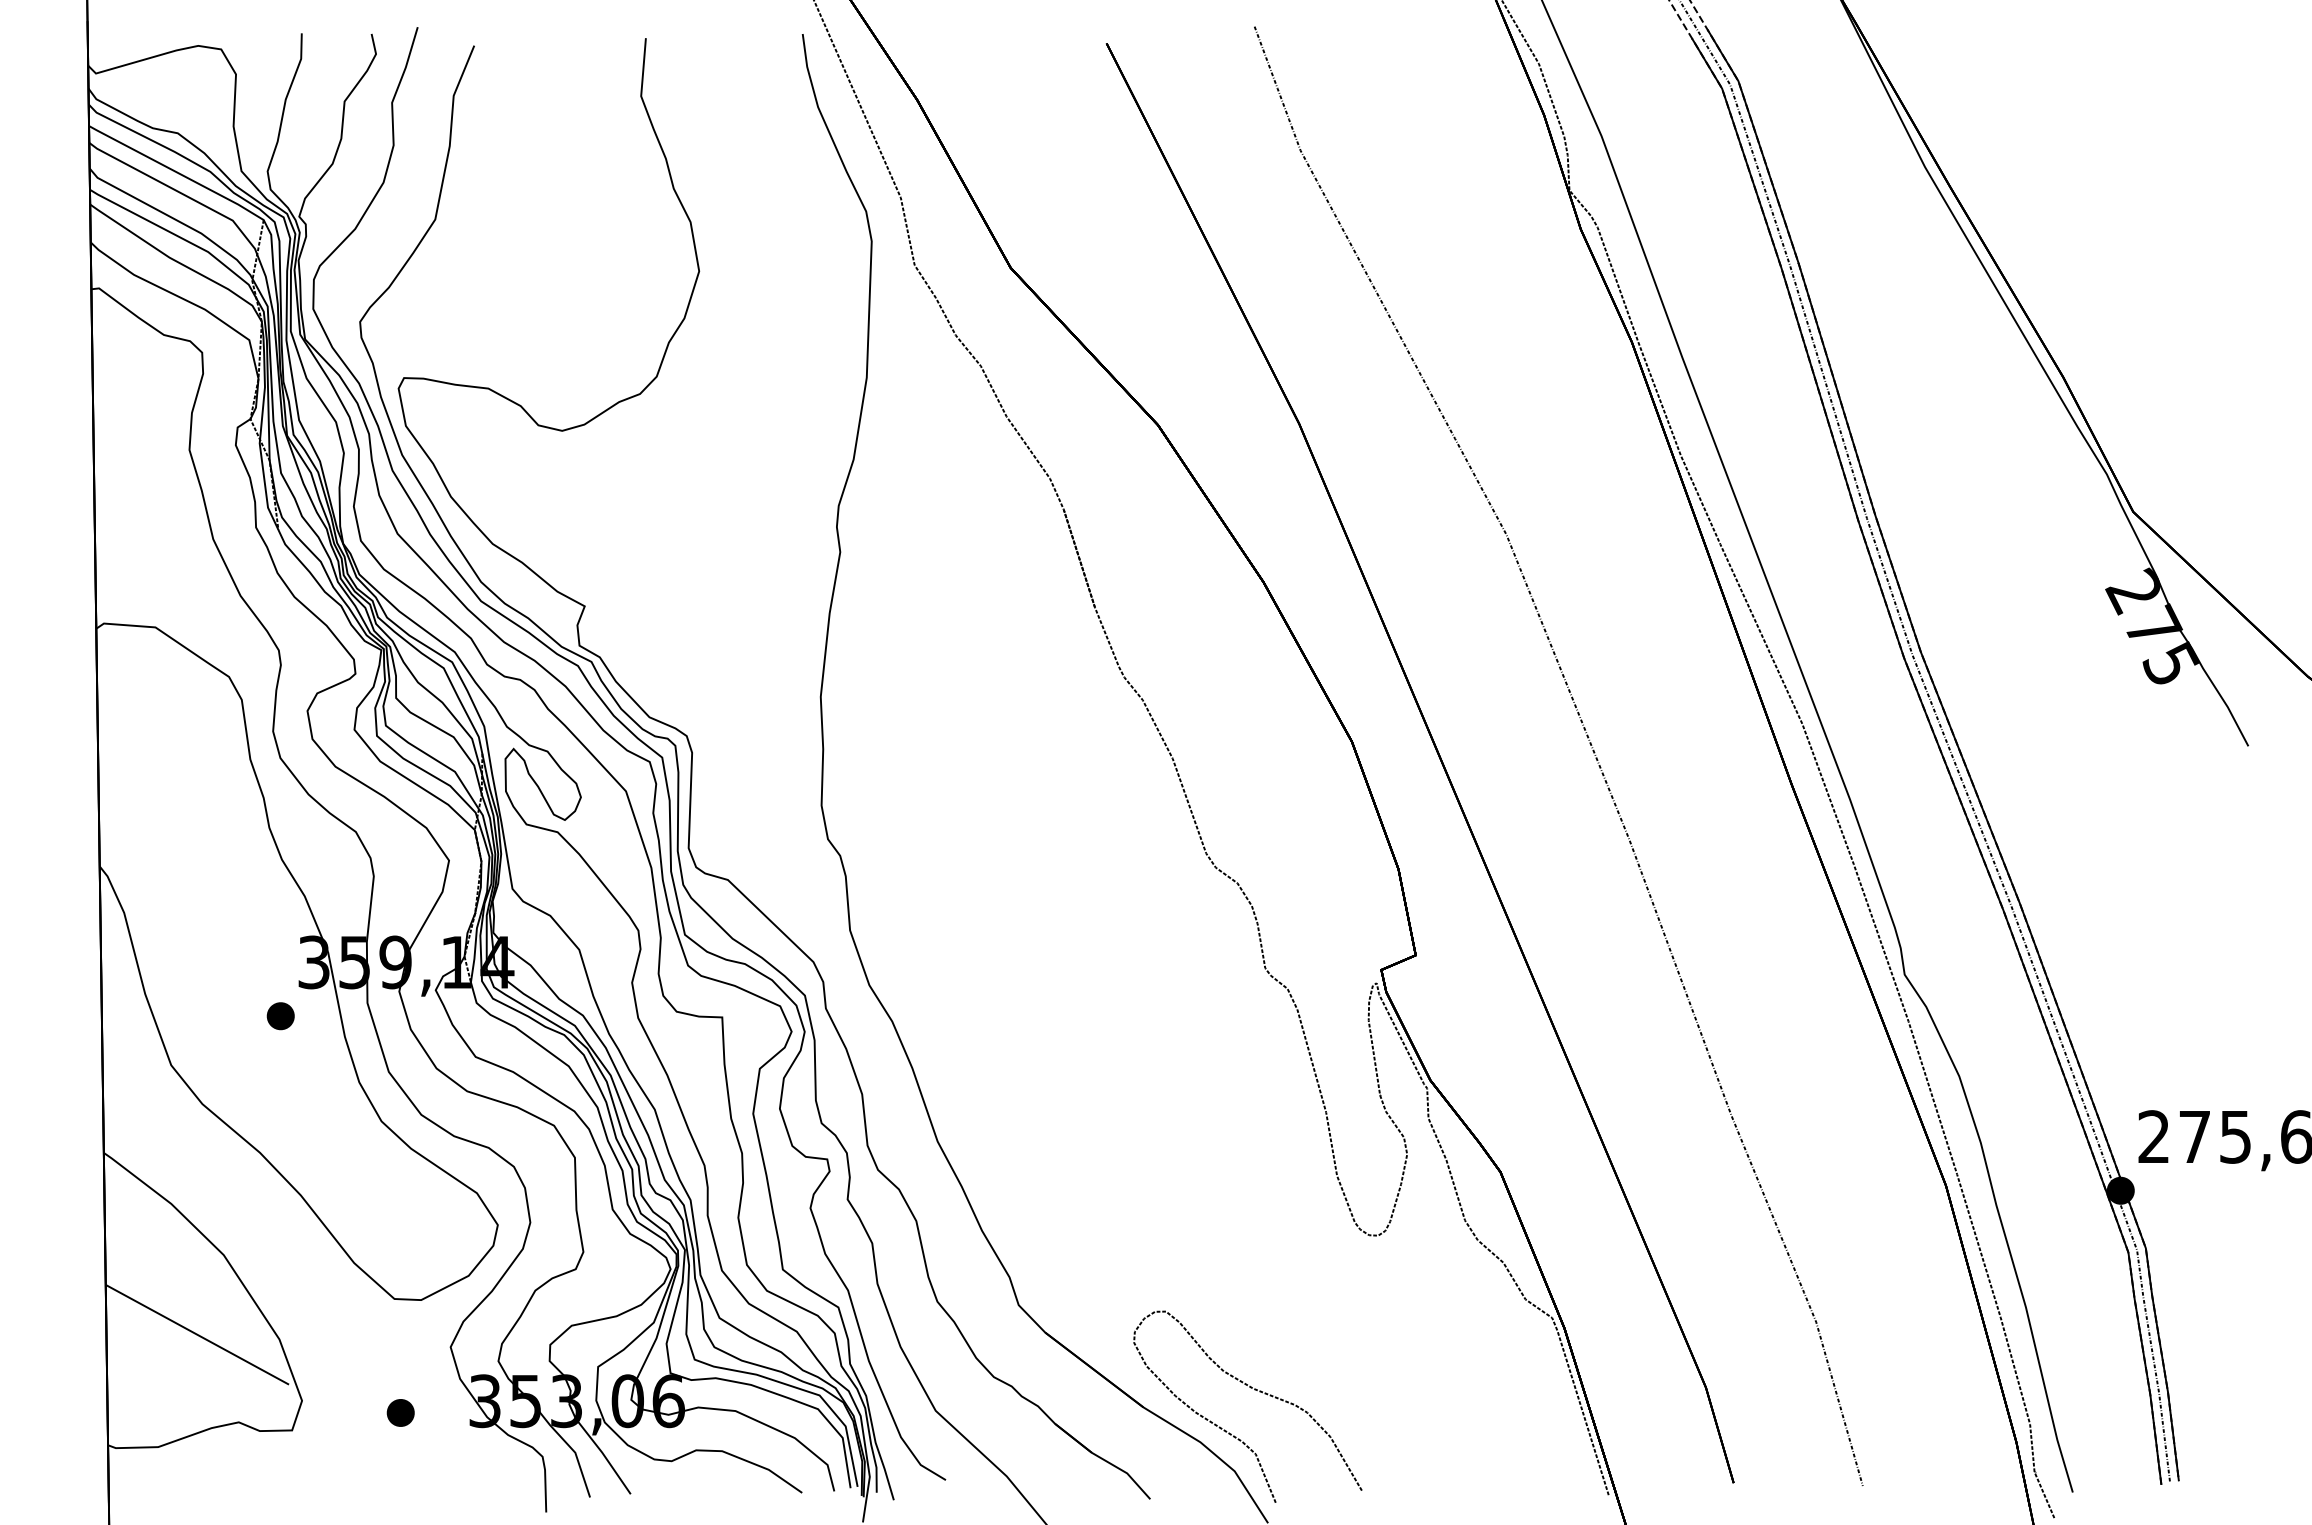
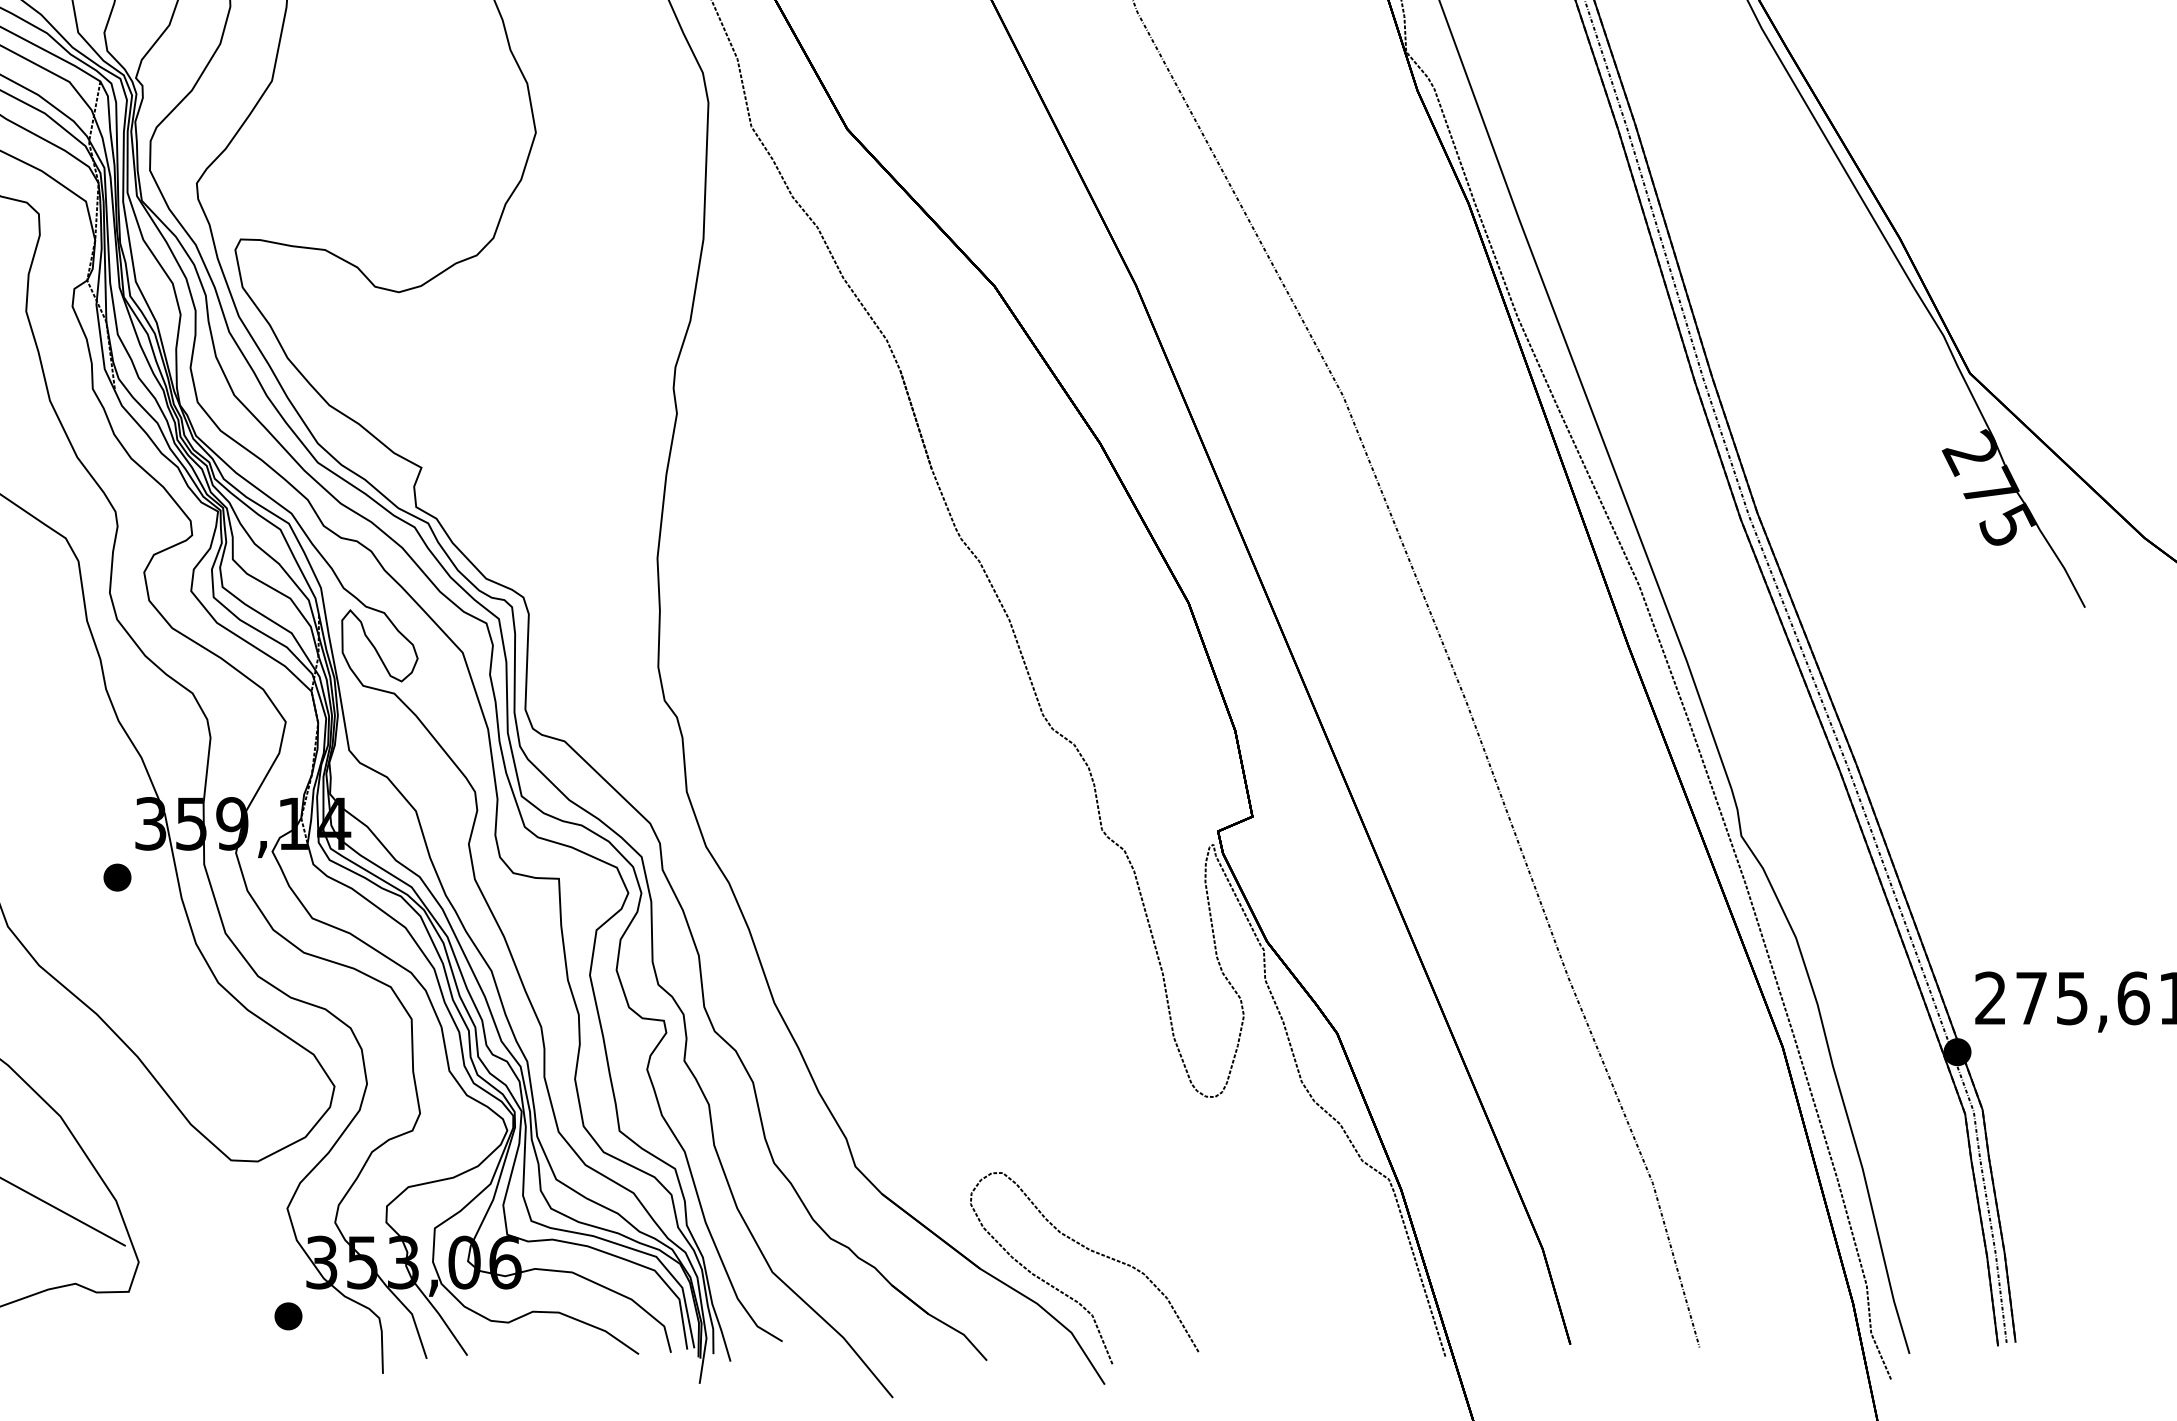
part: (400, 1412) -> (288, 1315), moved

